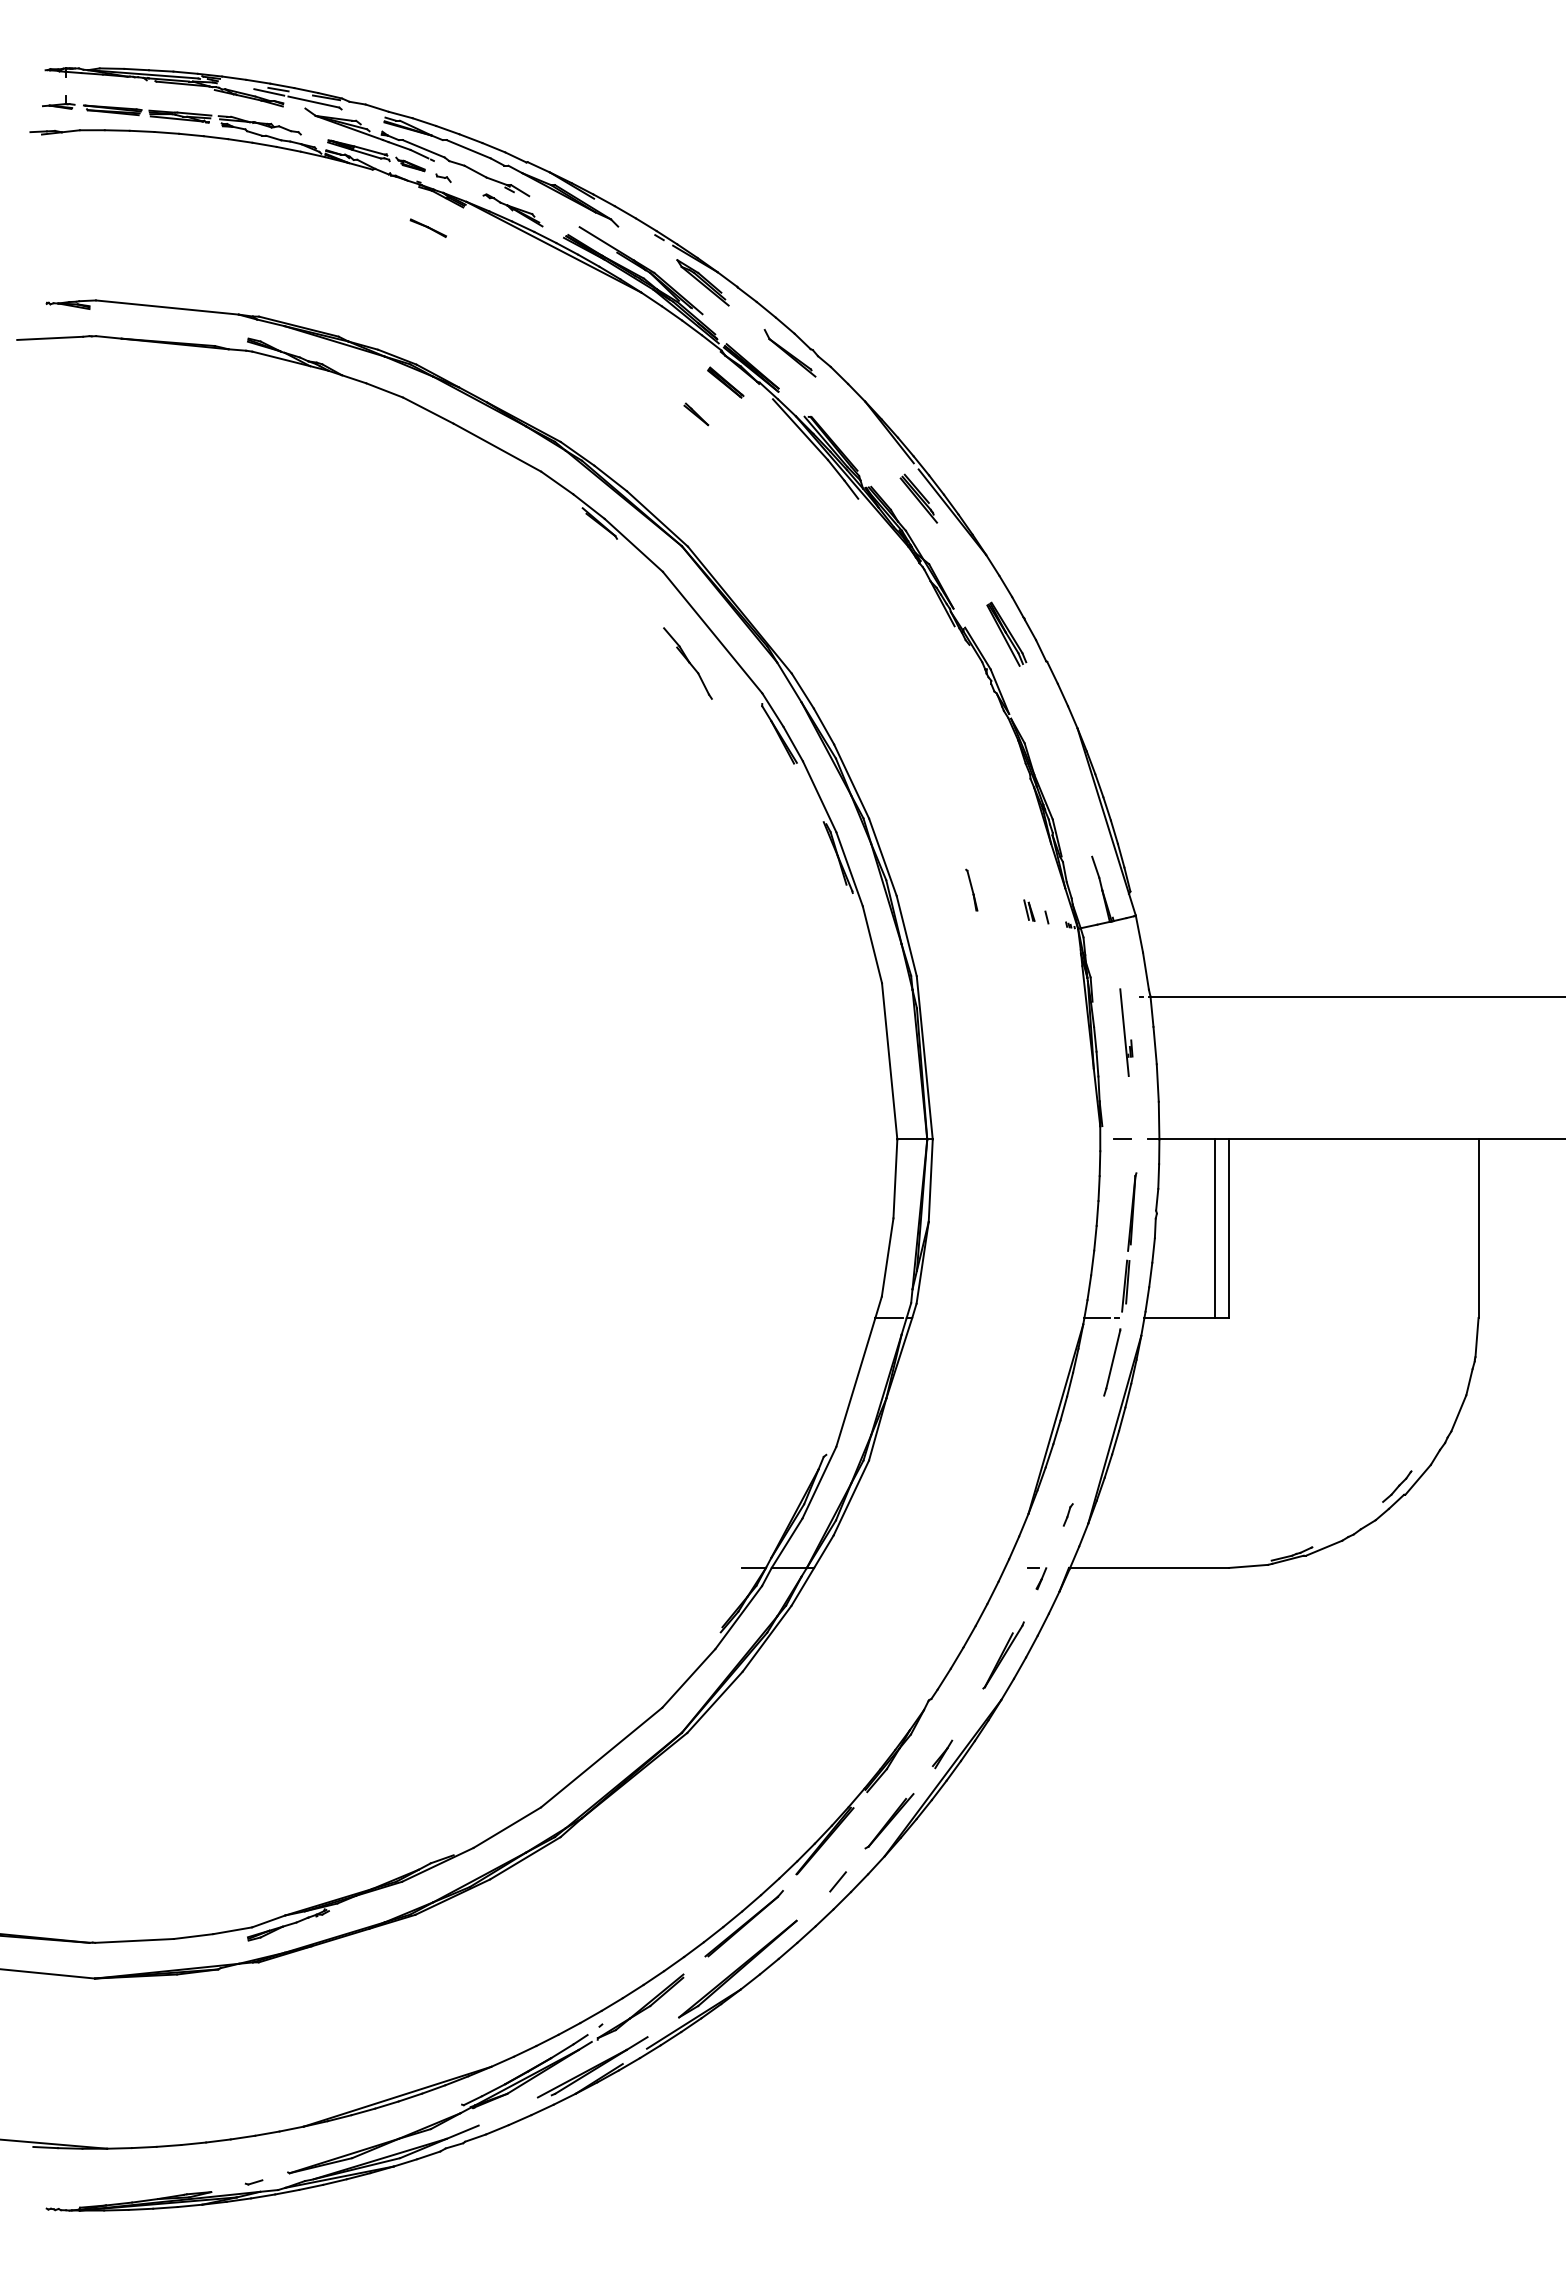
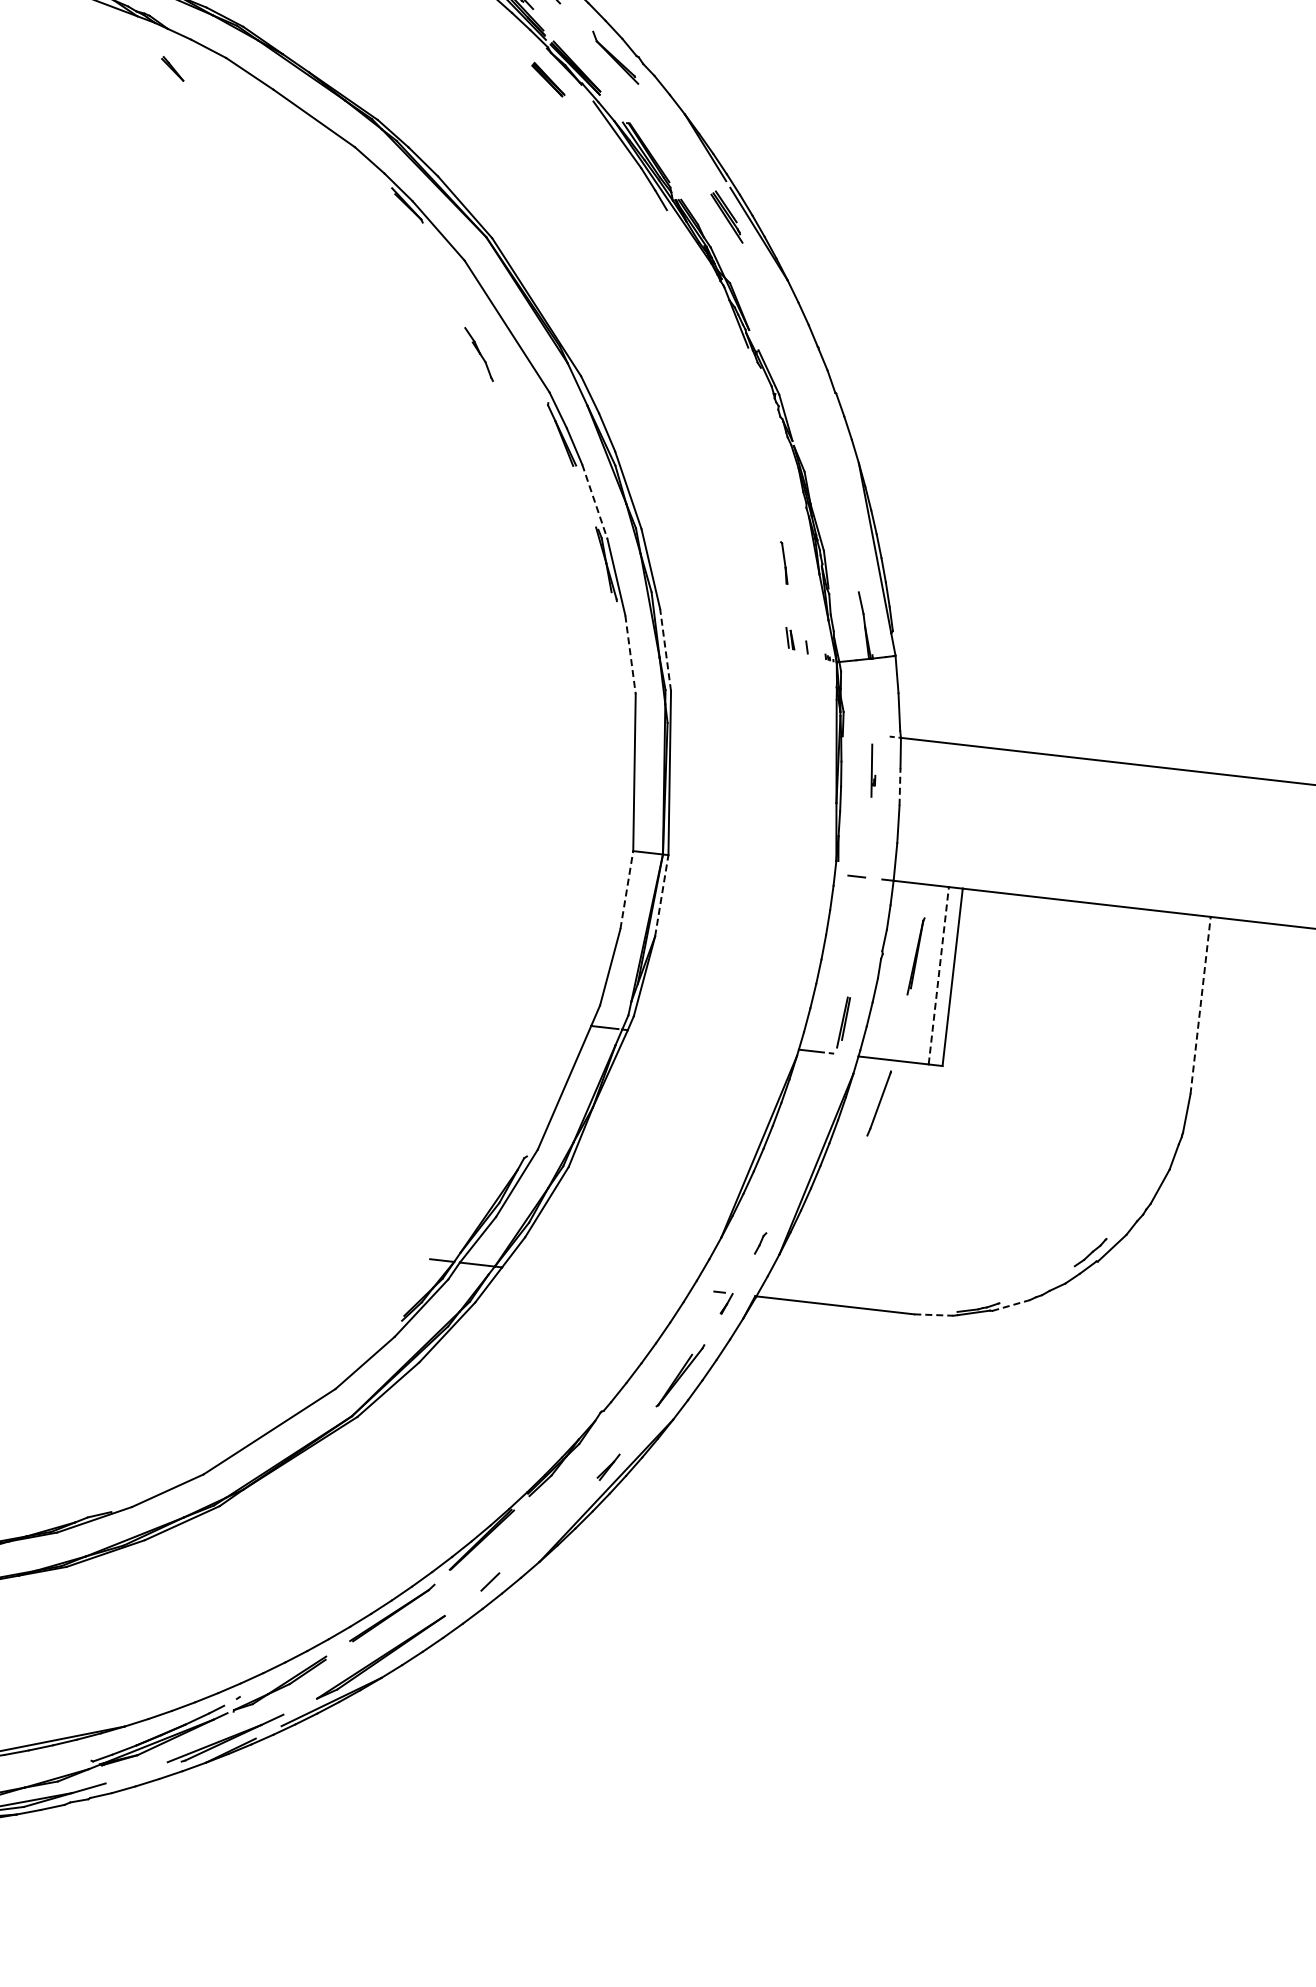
part: (696, 414) -> (172, 68), moved
part: (1006, 633) -> (798, 360), removed
part: (687, 663) -> (478, 354), size x0.7
line: (819, 797) -> (594, 502), solid -> dashed
line: (971, 889) -> (784, 562), moved
line: (906, 935) -> (665, 649), solid -> dashed
line: (872, 944) -> (630, 654), solid -> dashed
part: (1126, 1032) -> (873, 770), size x0.6
line: (1155, 1045) -> (900, 786), solid -> dashed
line: (895, 1178) -> (627, 889), solid -> dashed
line: (930, 1180) -> (661, 895), solid -> dashed
part: (1132, 1211) -> (916, 955), moved
line: (1215, 1228) -> (939, 975), solid -> dashed
line: (1478, 1228) -> (1200, 1005), solid -> dashed
line: (1112, 1362) -> (879, 1103), moved
line: (1324, 1548) -> (1011, 1305), solid -> dashed
line: (1248, 1566) -> (933, 1315), solid -> dashed
part: (889, 1821) -> (548, 1527), removed

